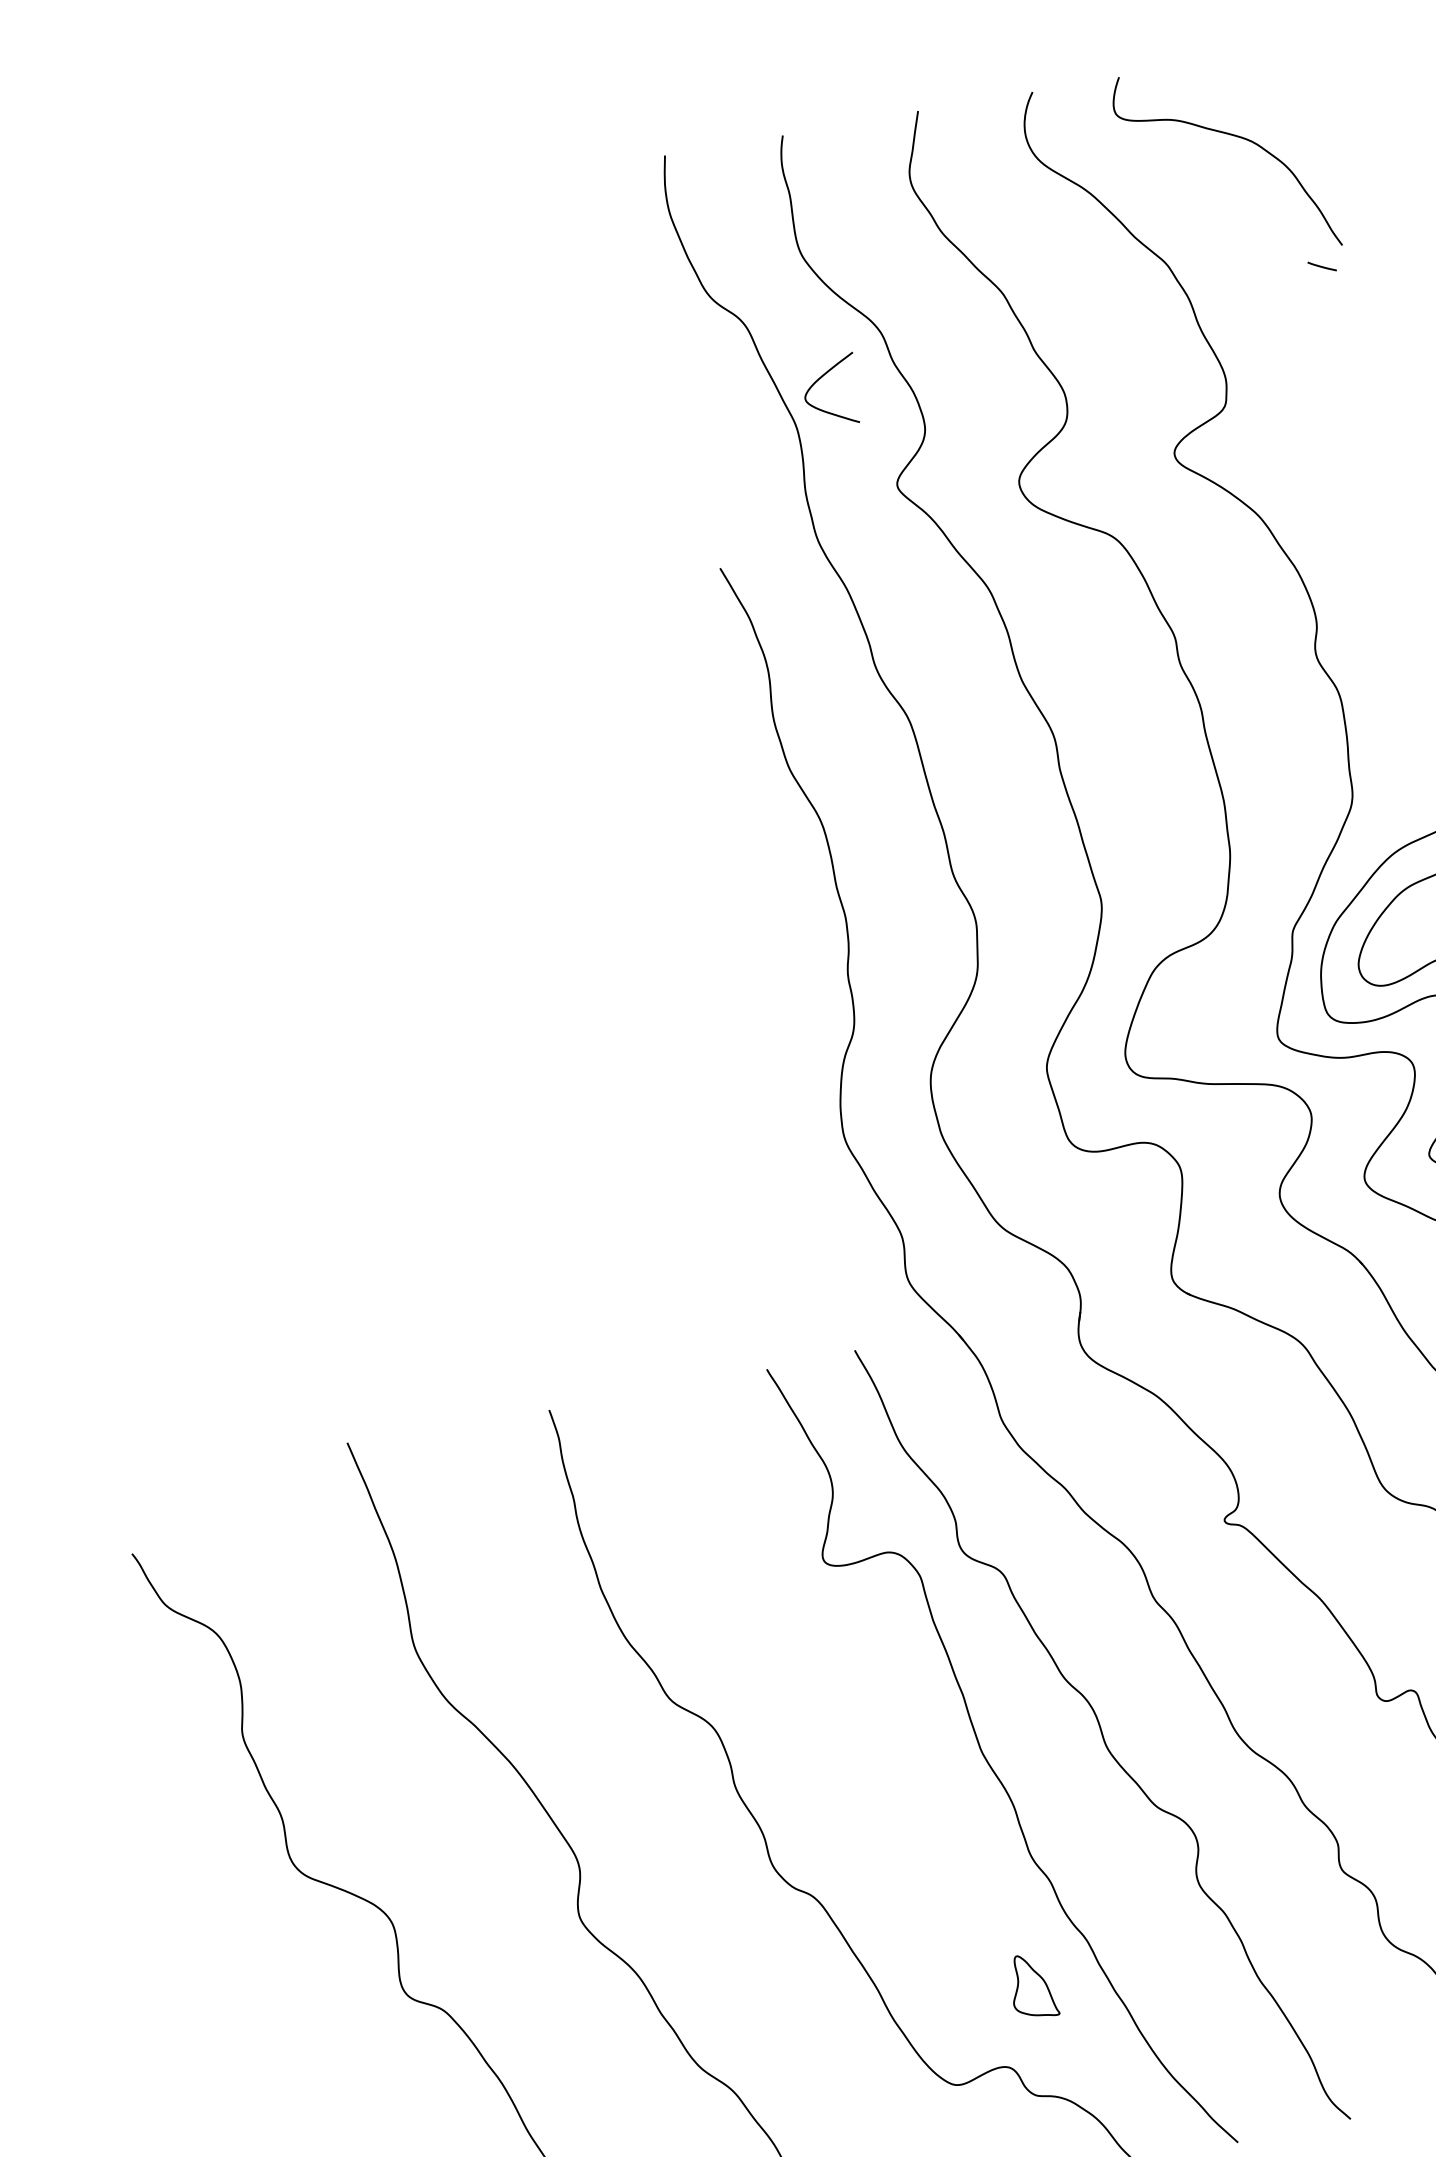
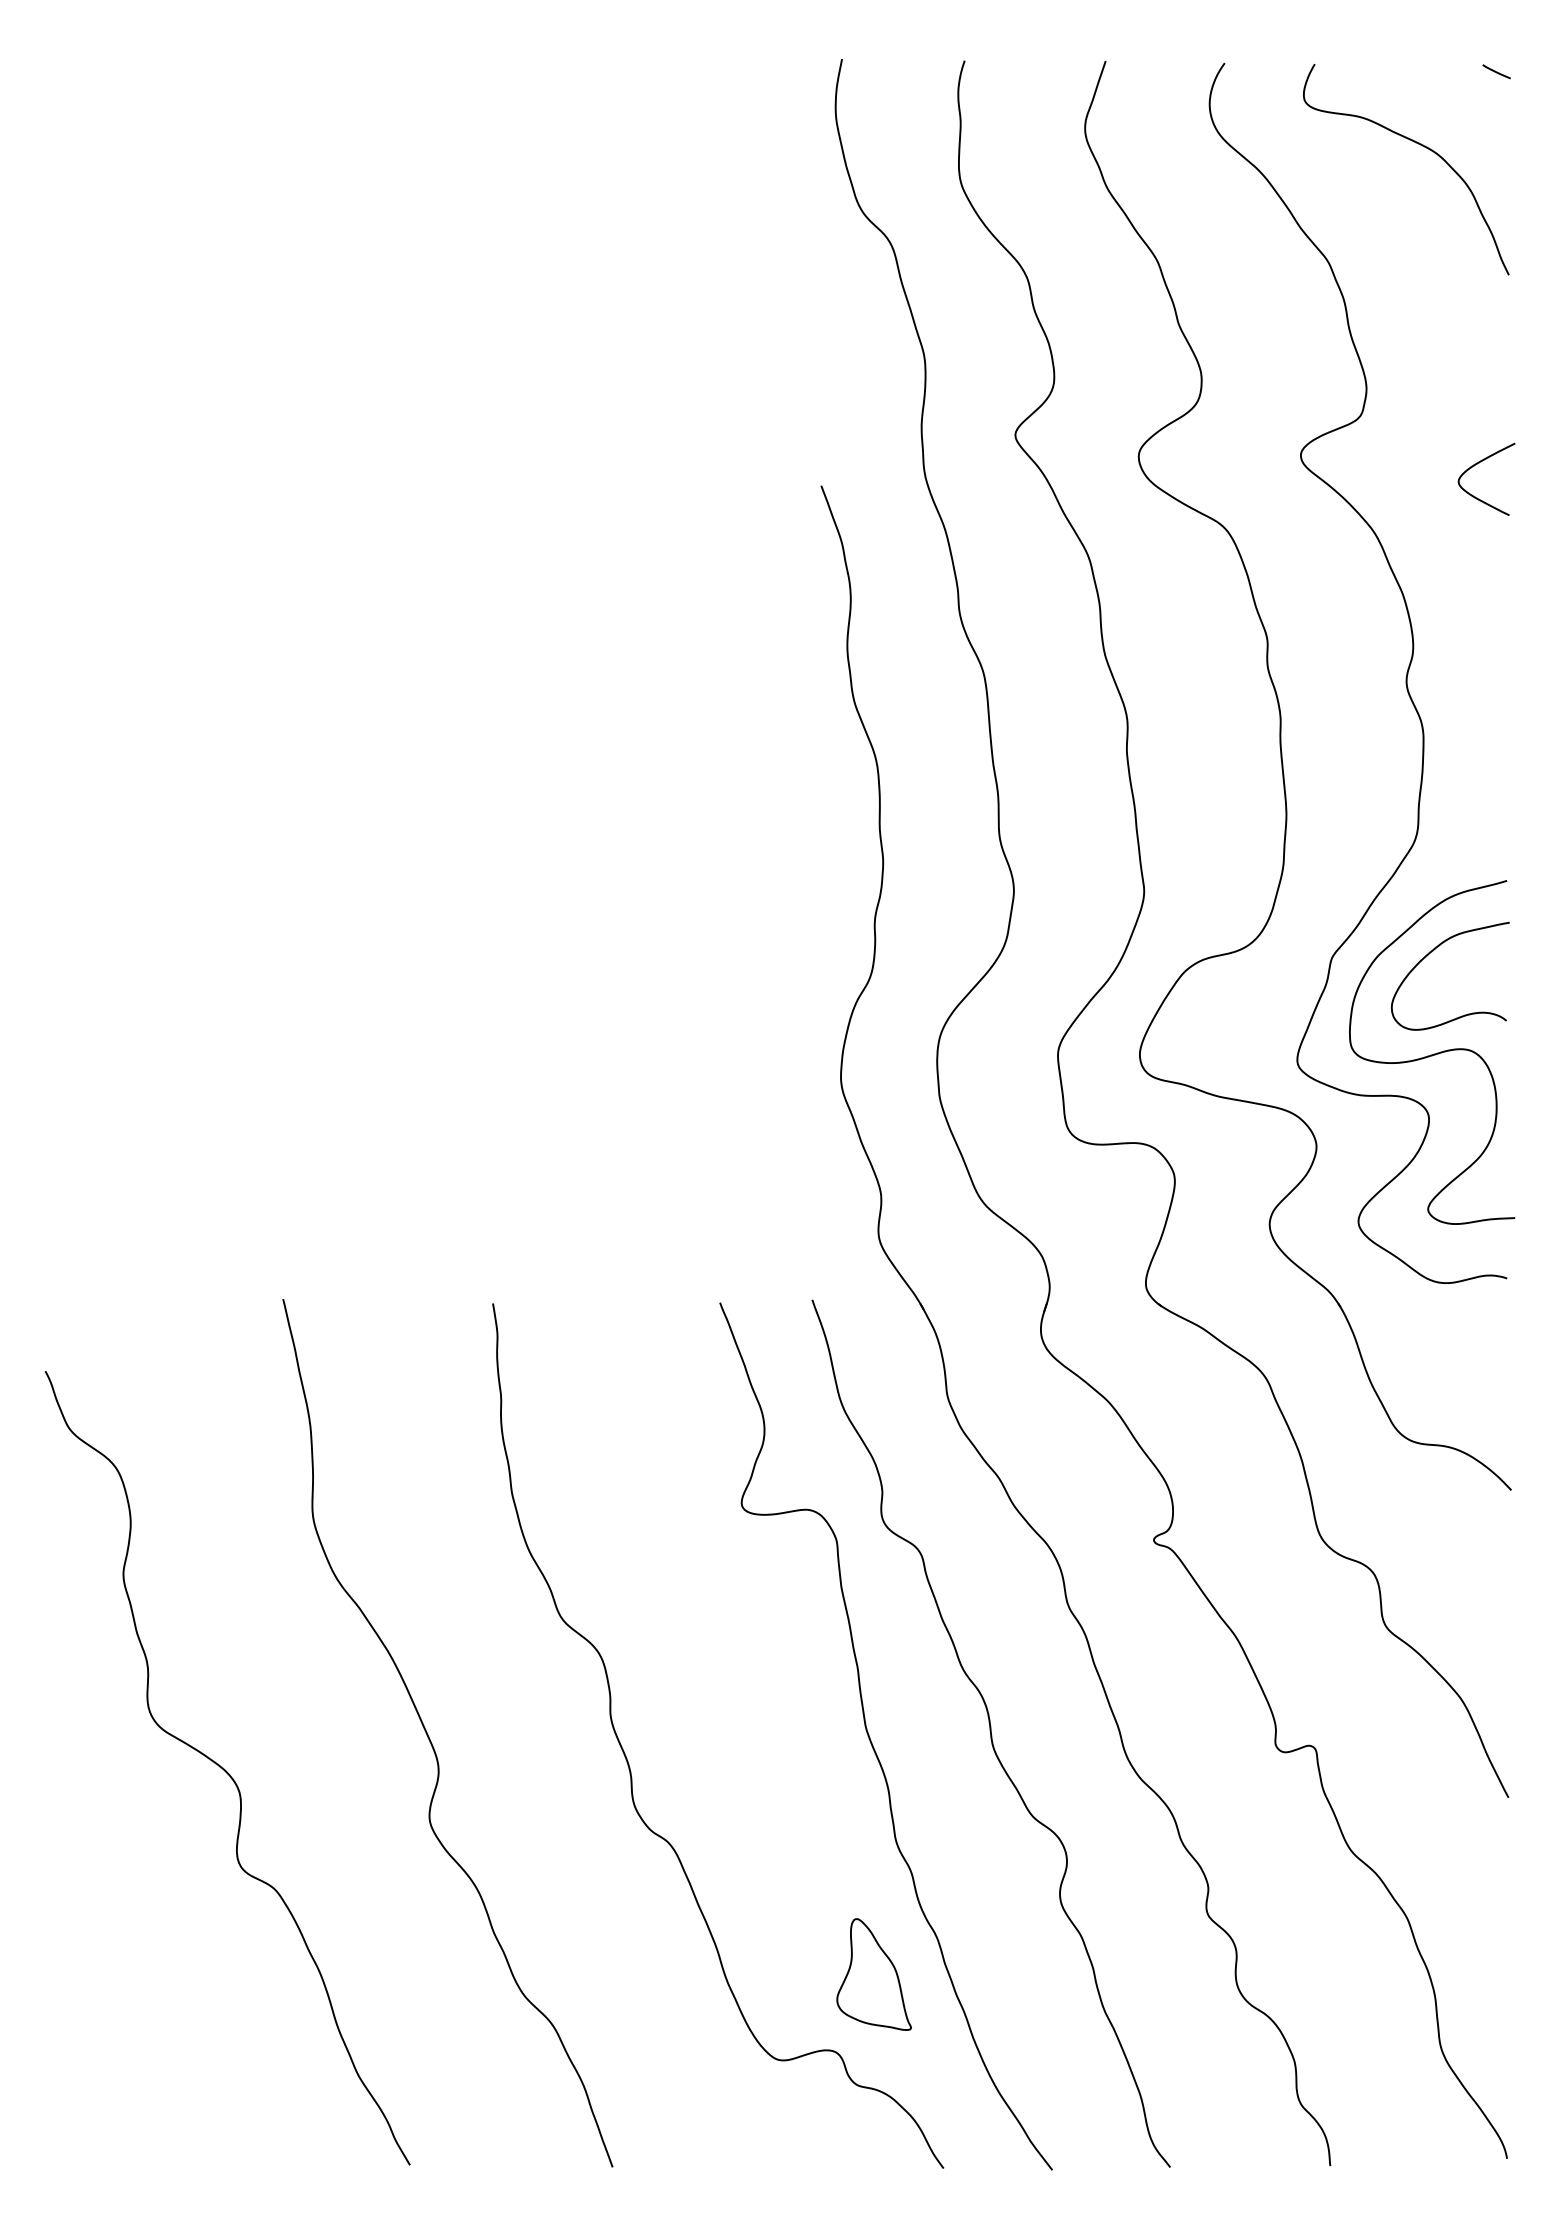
line: (1321, 266) -> (1496, 71), moved
curve: (822, 377) -> (1479, 463), moved
part: (1032, 1986) -> (873, 1974), size x1.67

